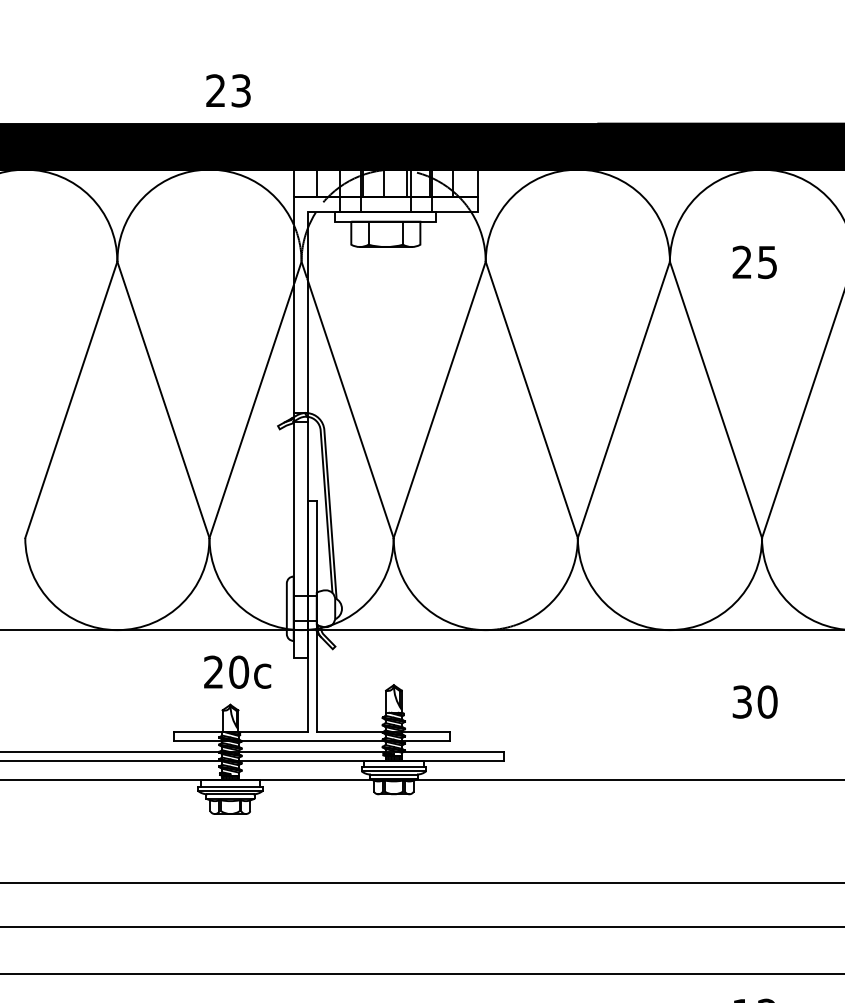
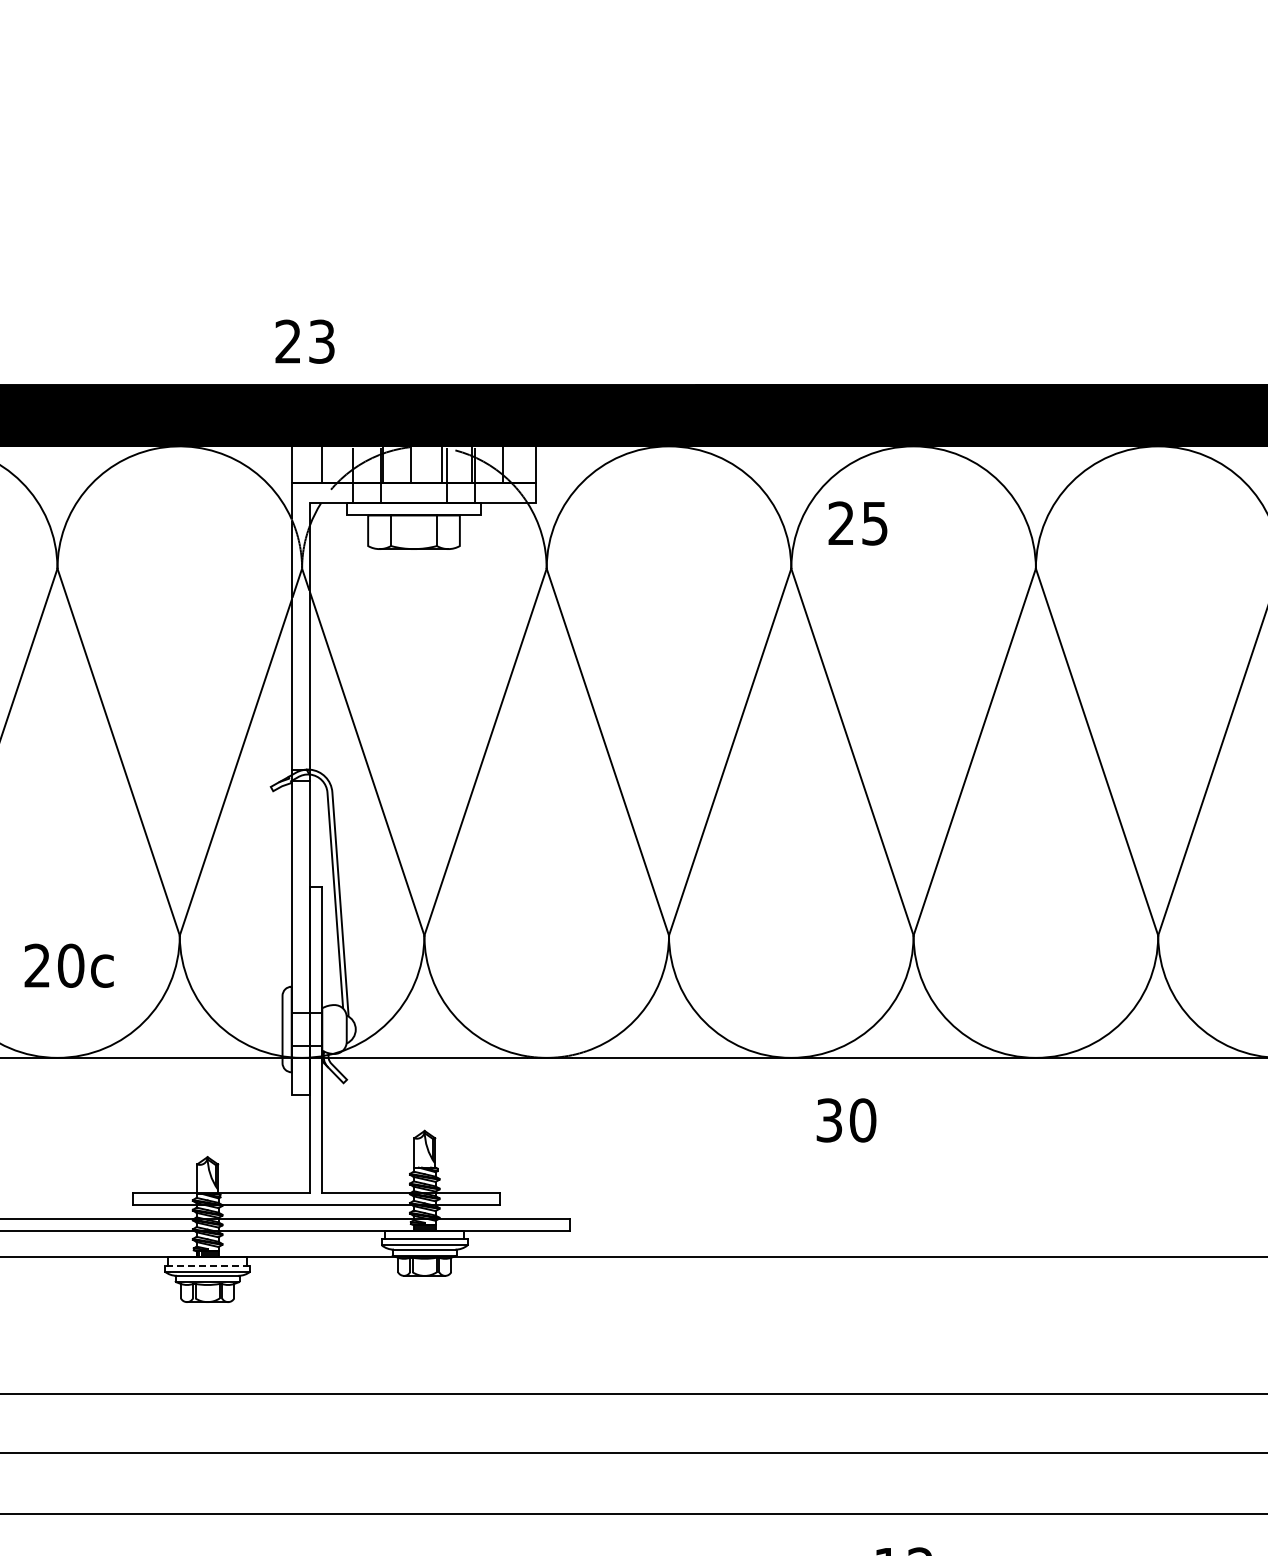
text: (228, 90) -> (304, 341), moved
text: (754, 262) -> (857, 523), moved
text: (237, 672) -> (68, 965), moved
text: (755, 702) -> (846, 1120), moved
line: (230, 786) -> (207, 1265), solid -> dashed

